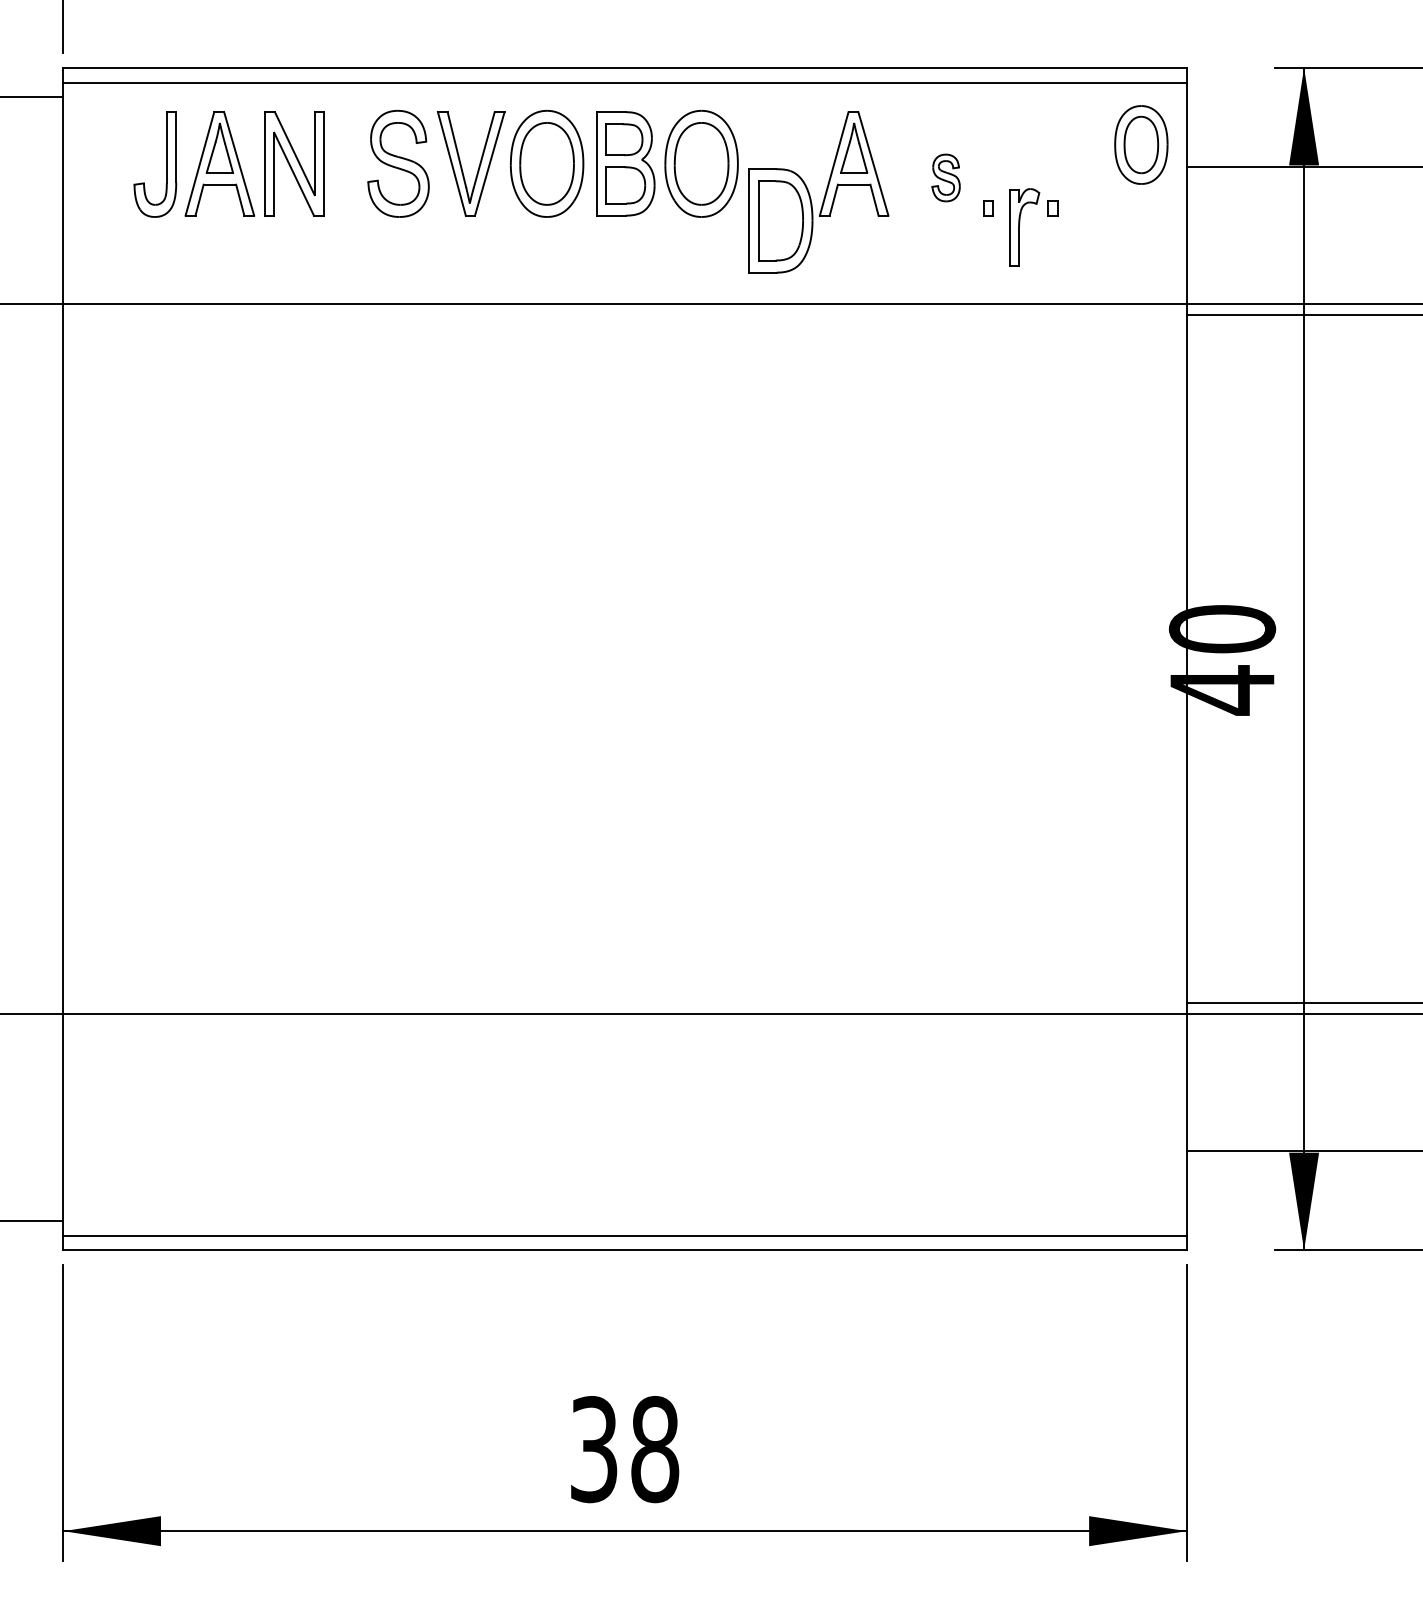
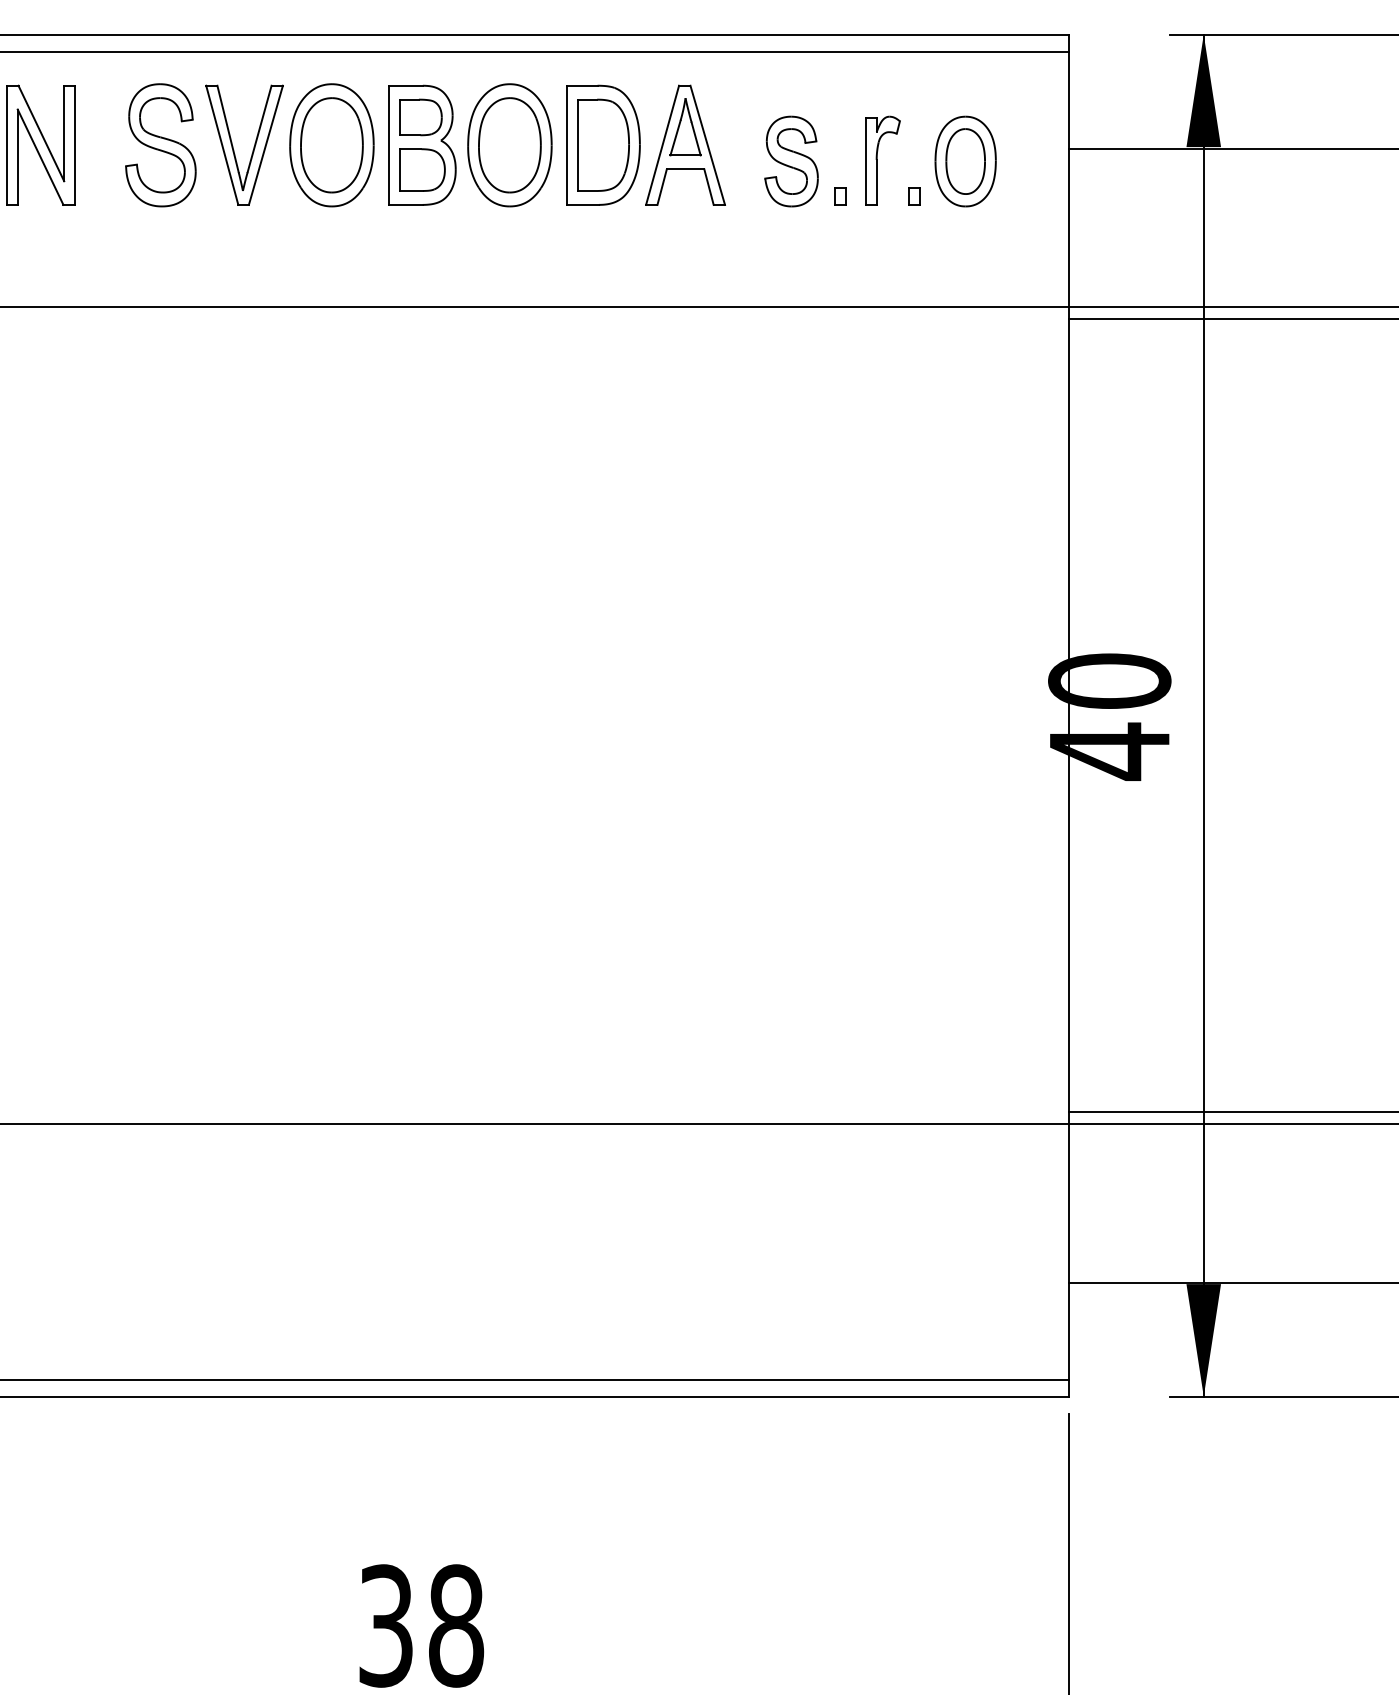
part: (1141, 144) -> (965, 160), moved
part: (945, 177) -> (790, 160), size x1.67
part: (780, 220) -> (603, 144), moved
part: (1024, 227) -> (882, 160), moved

